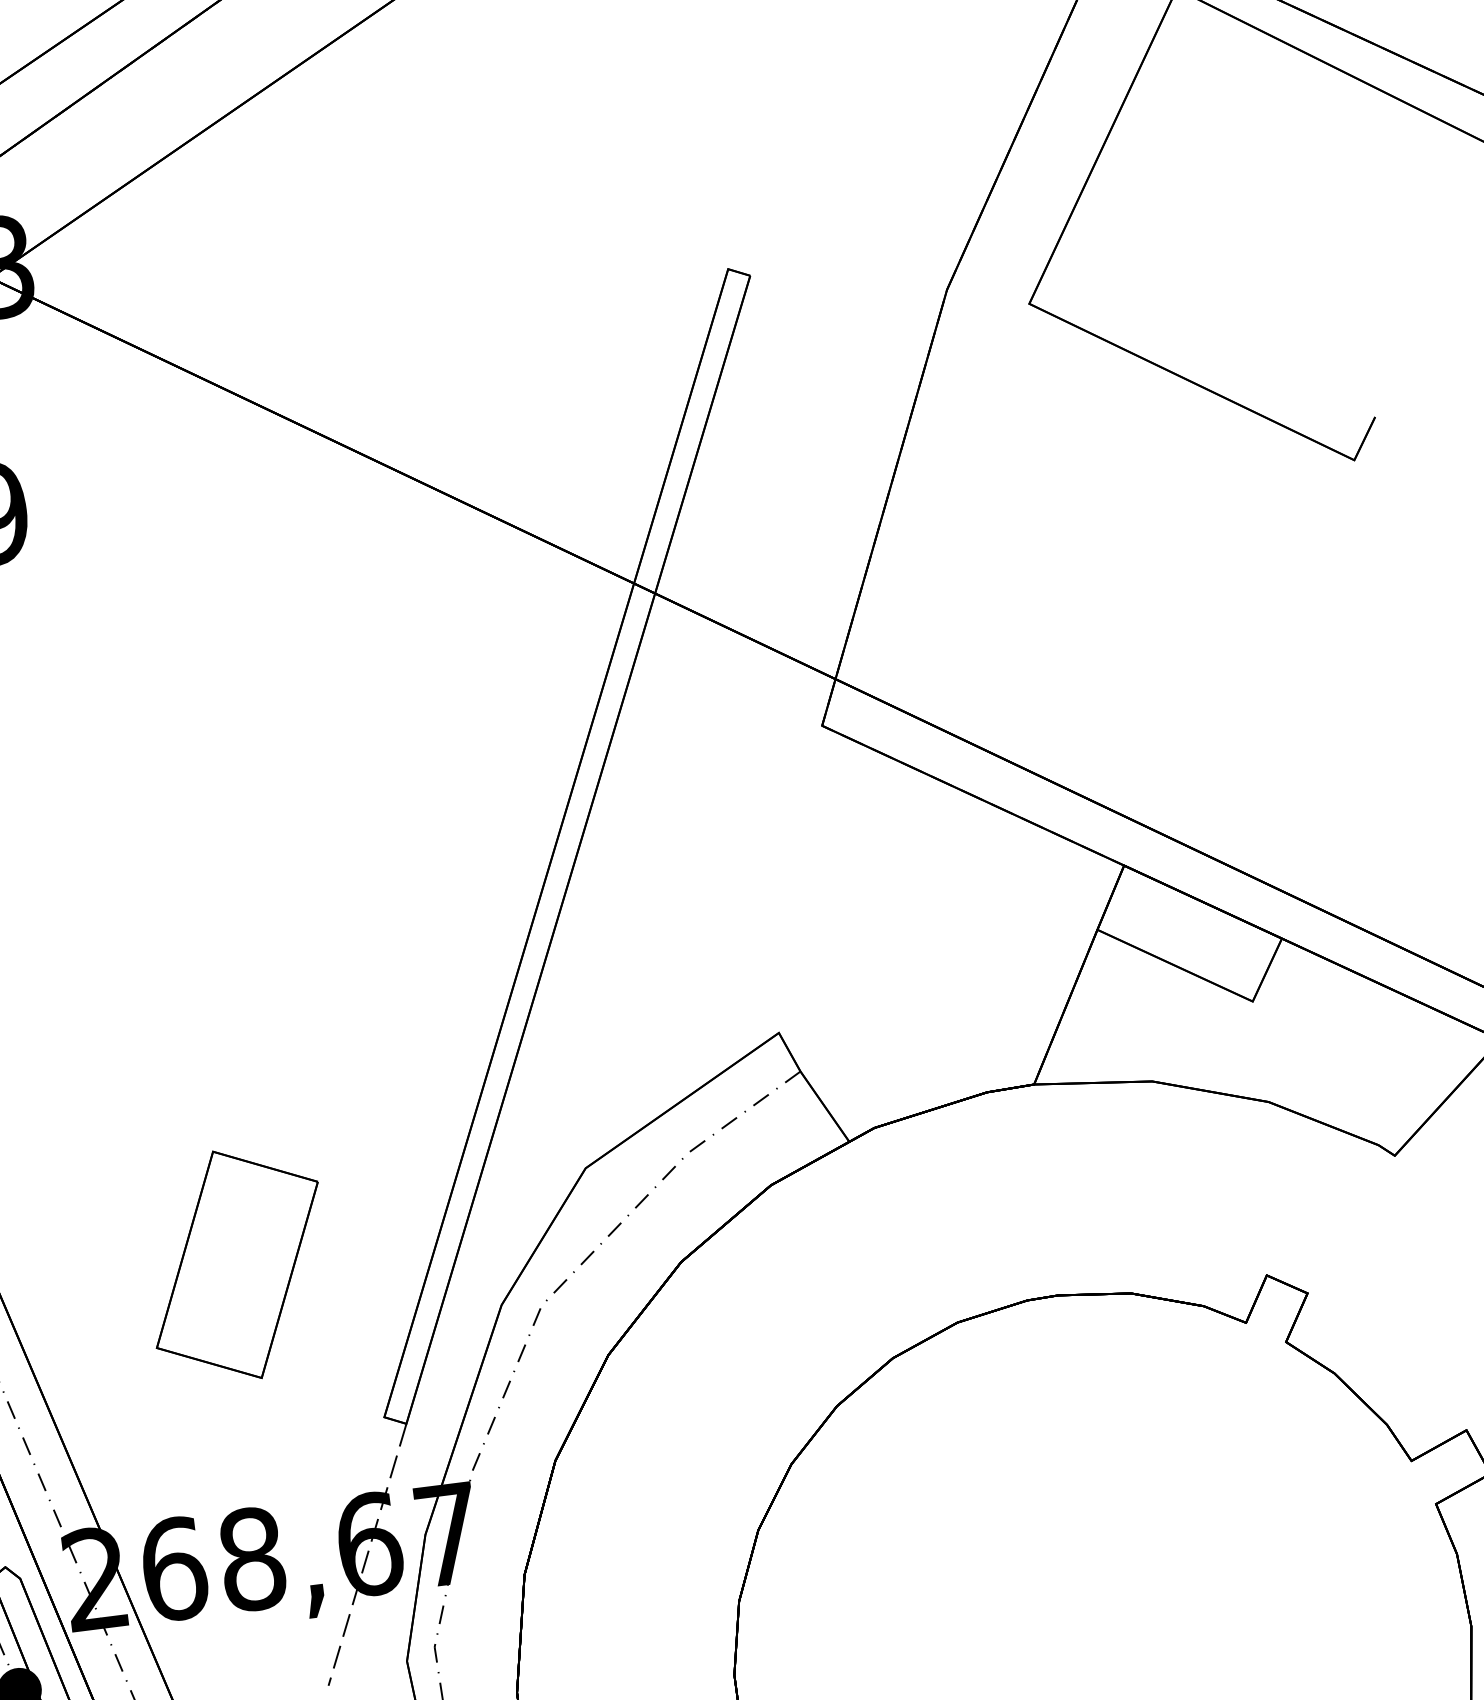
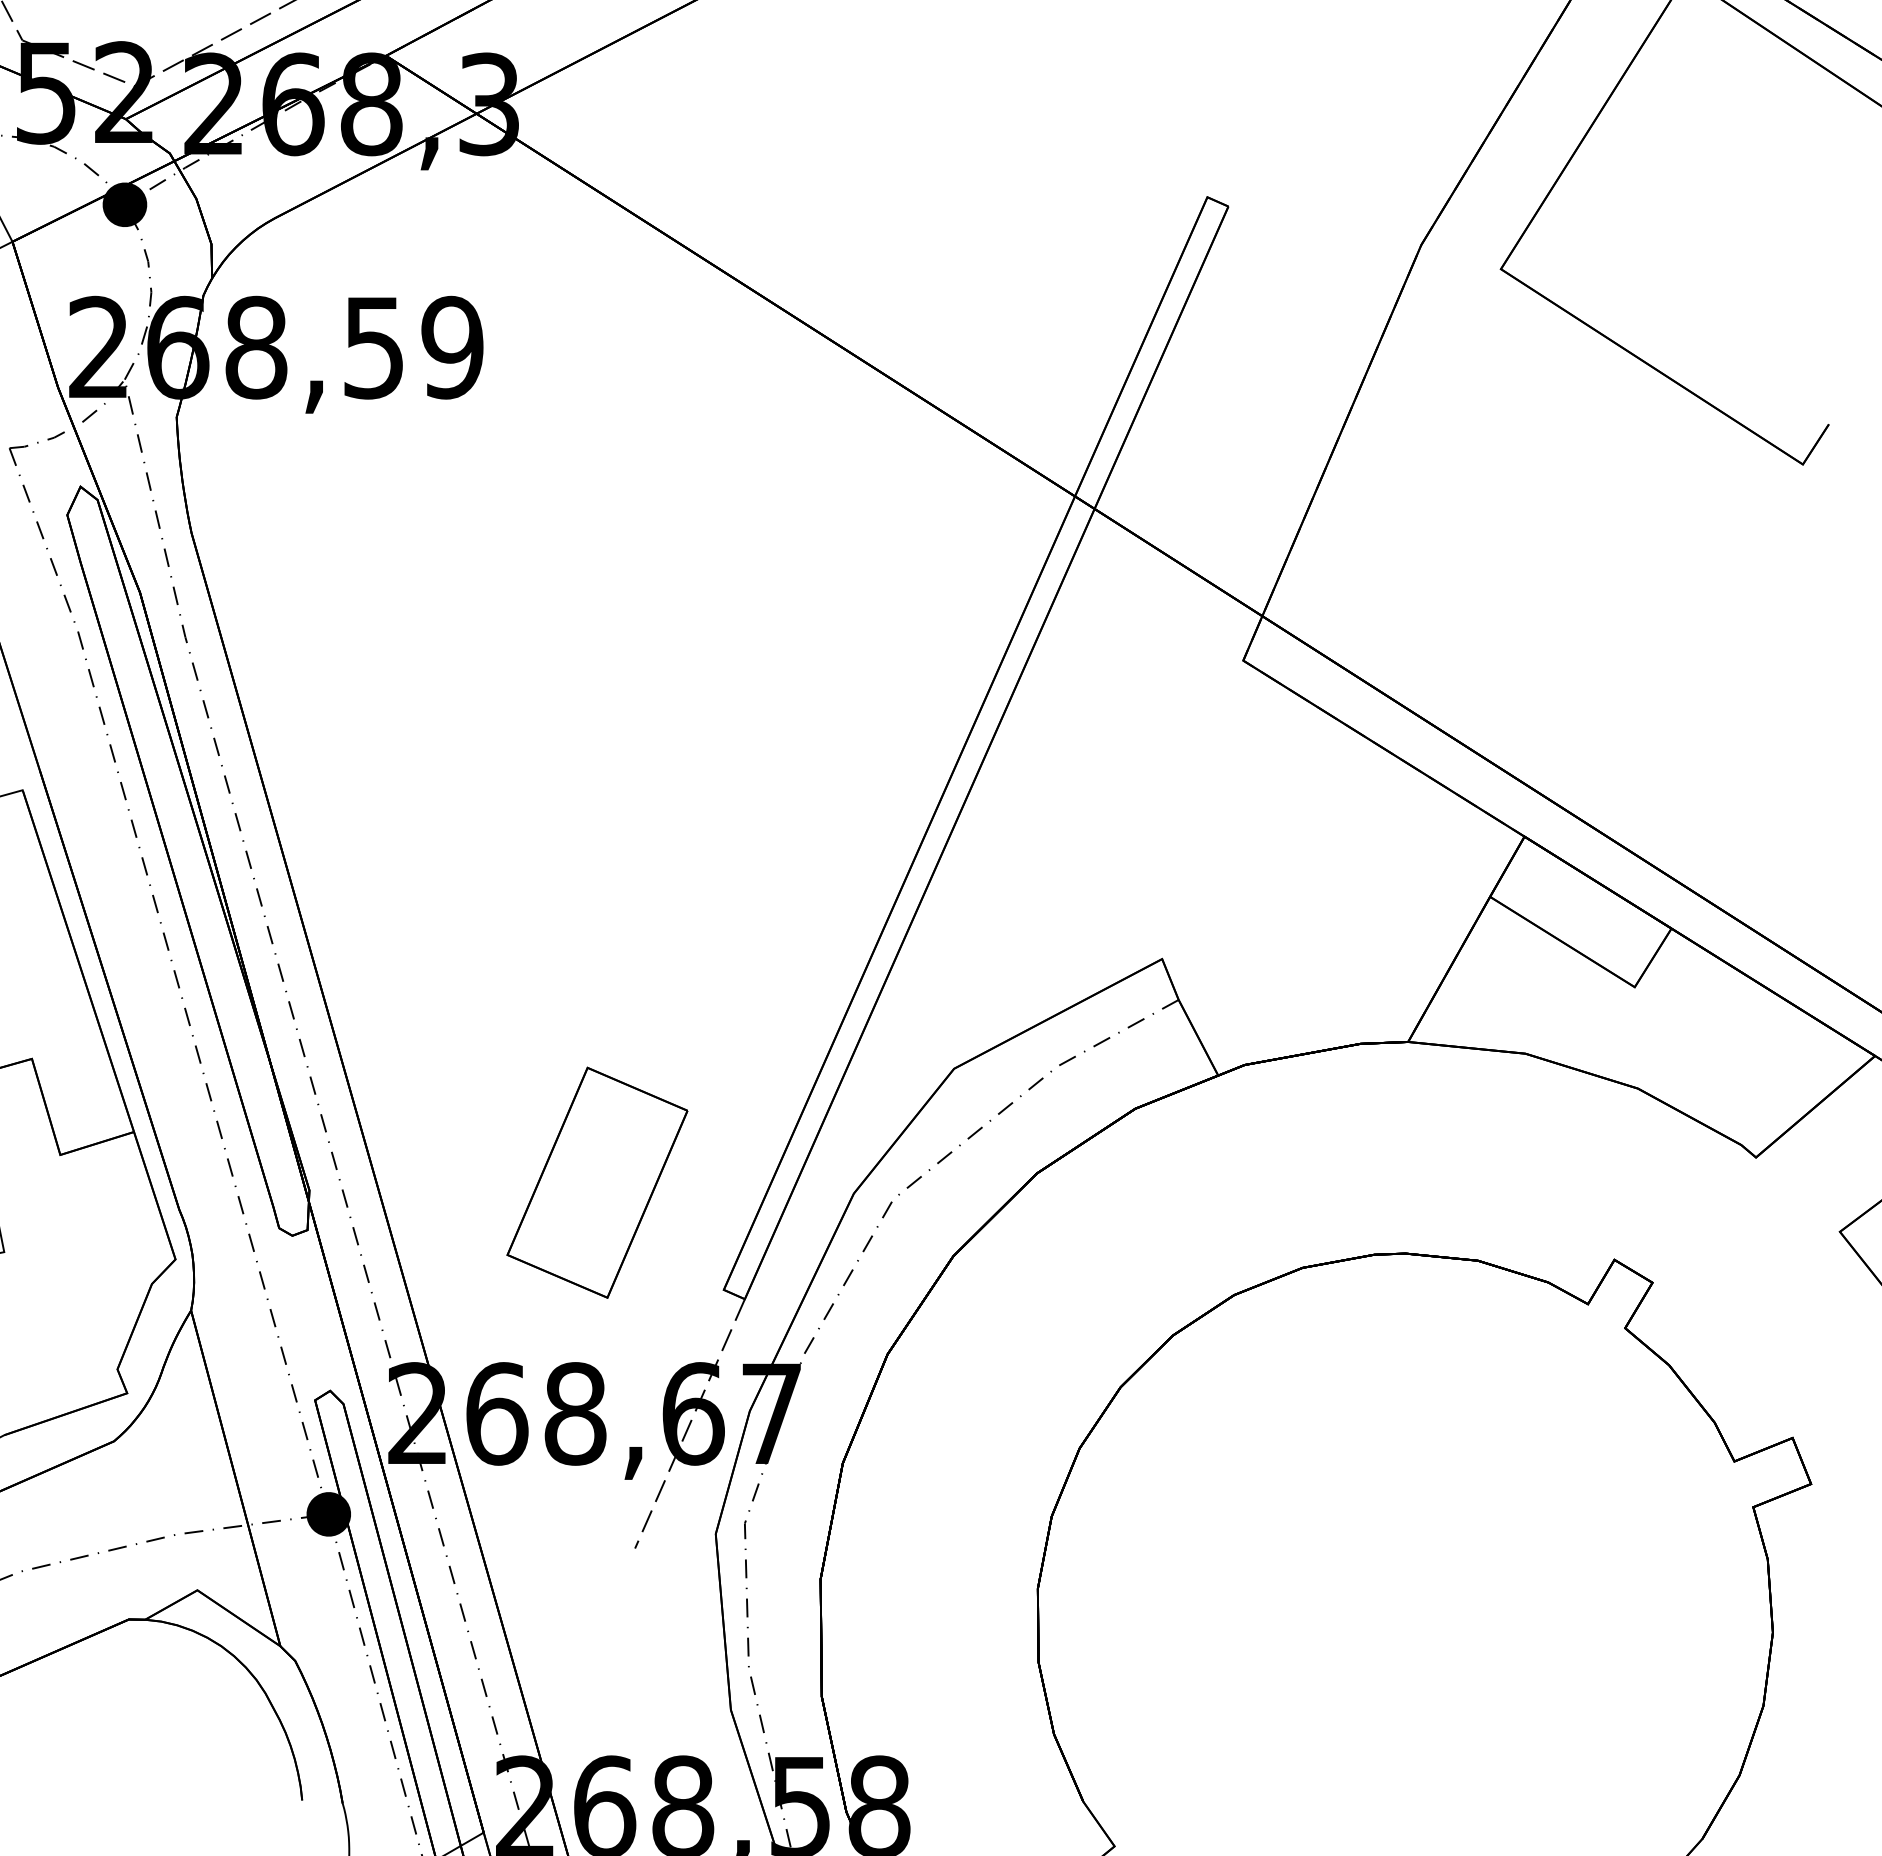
part: (237, 1264) -> (597, 1182), moved

